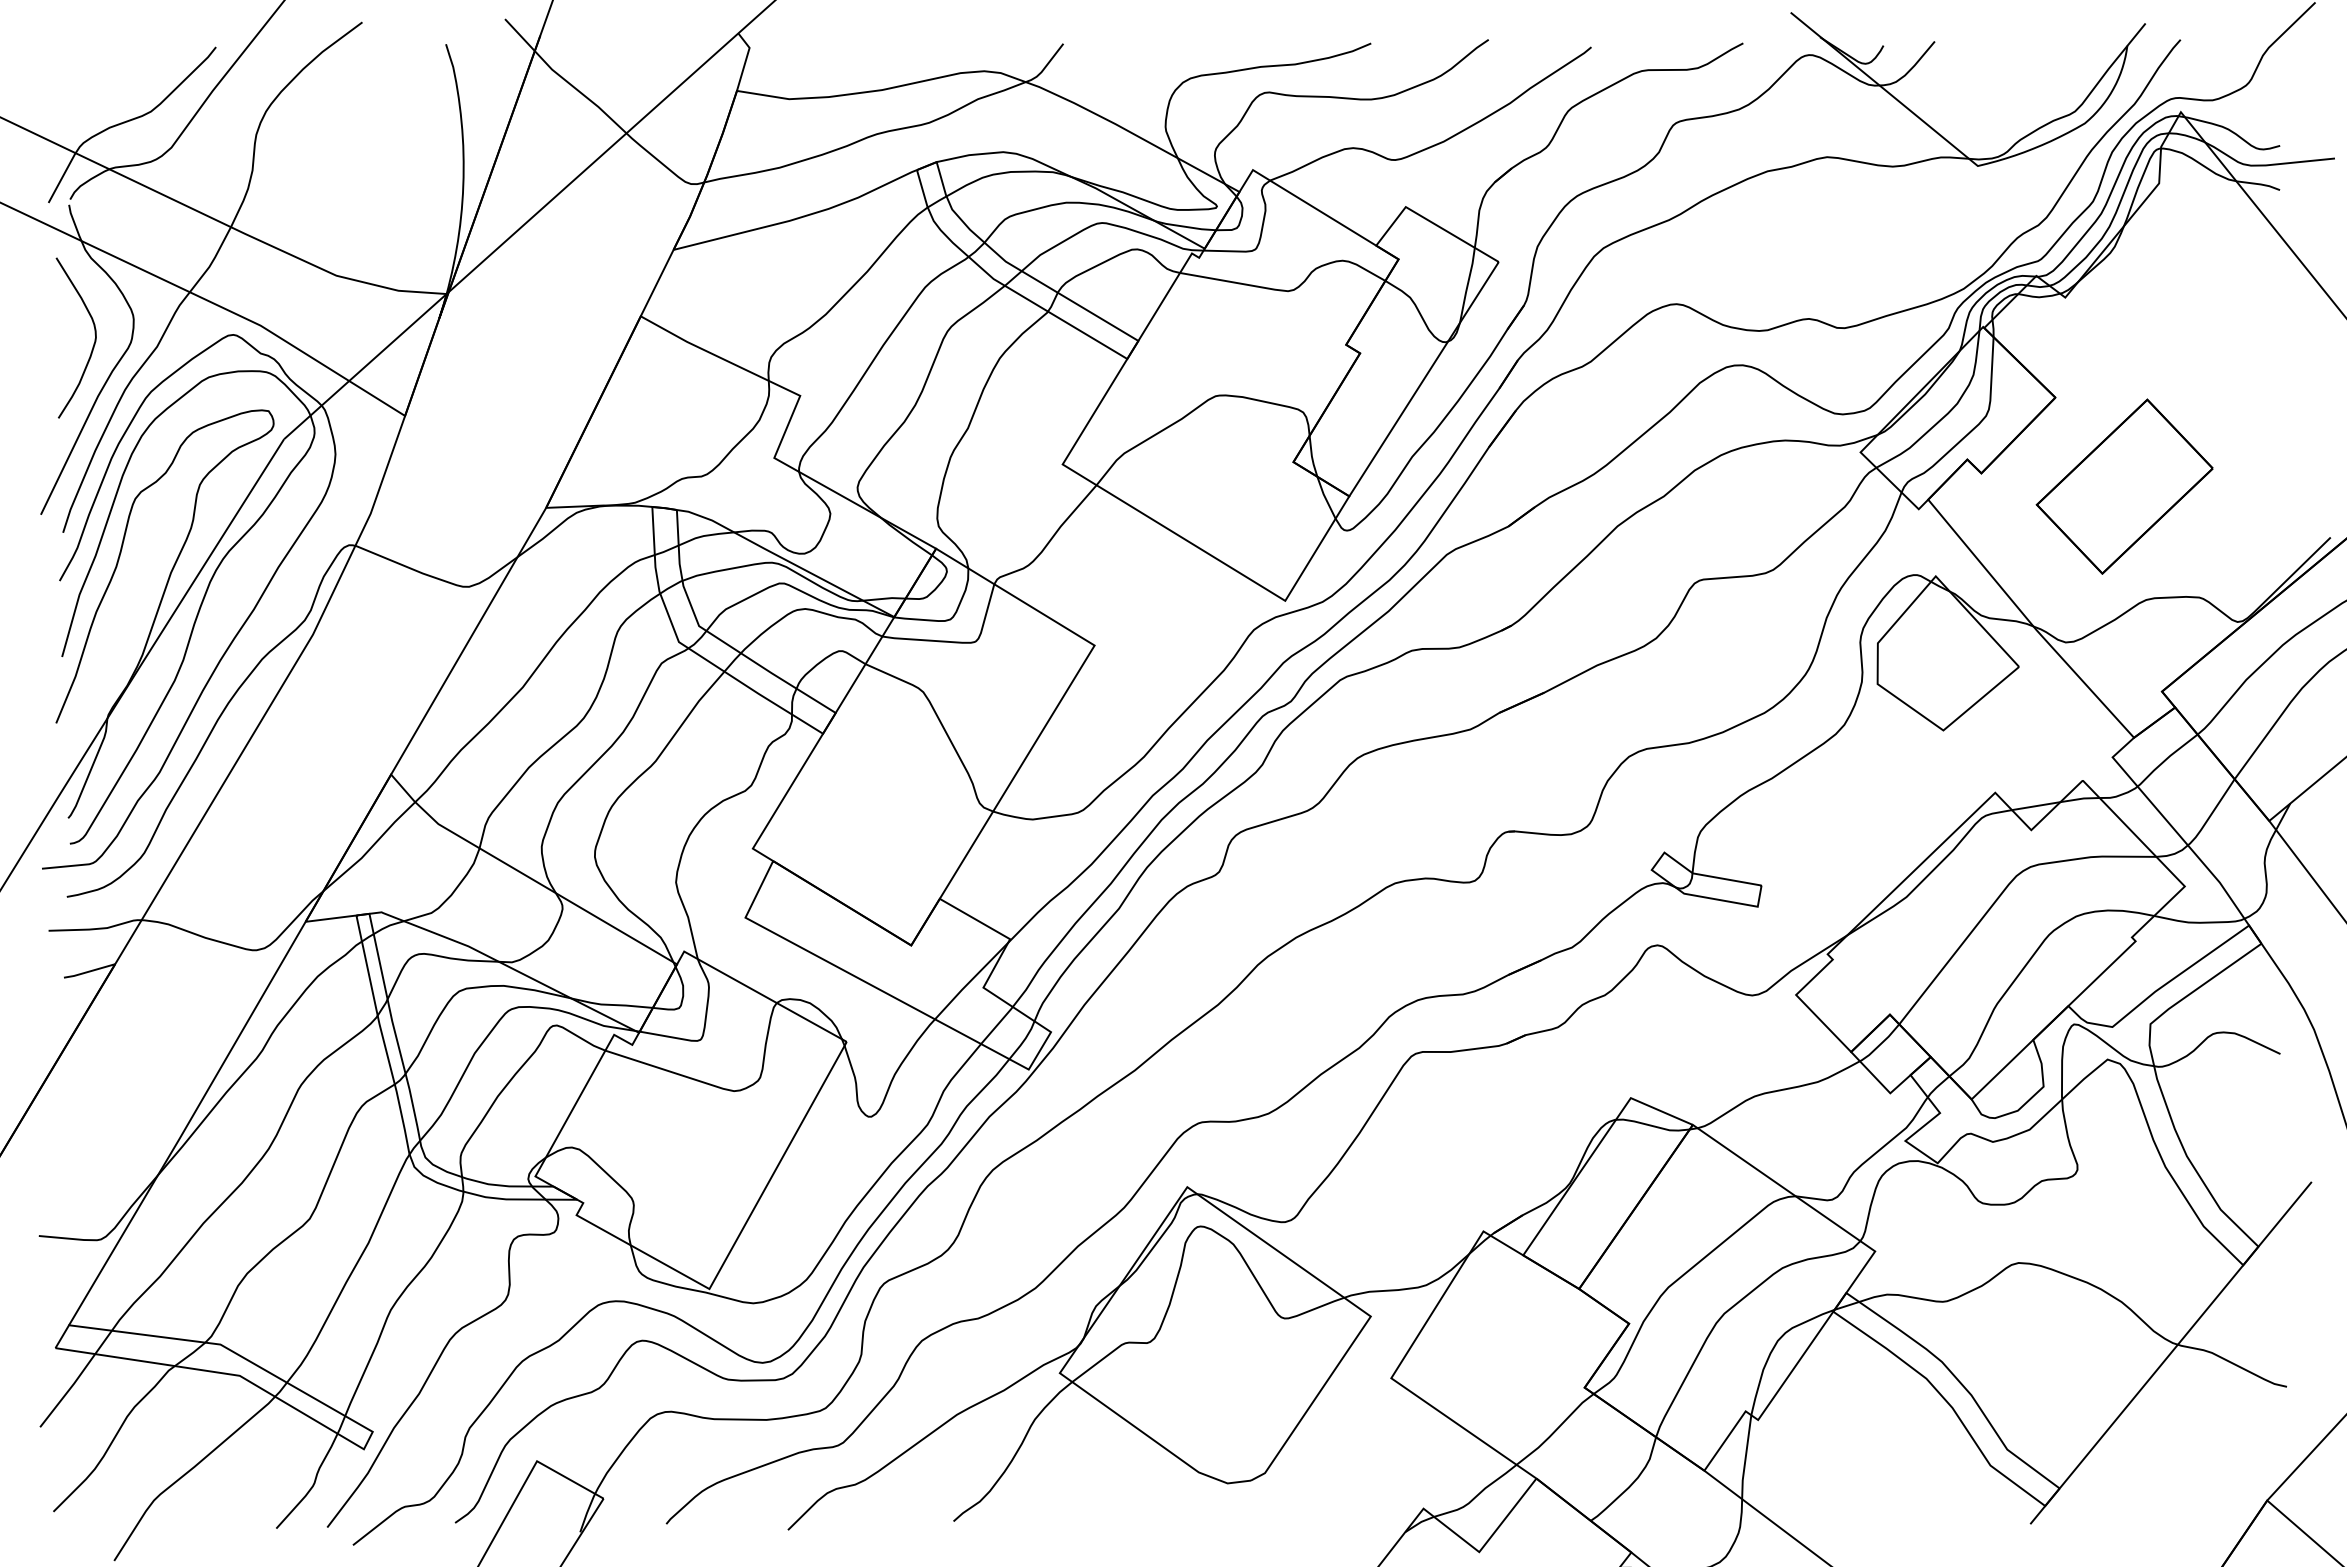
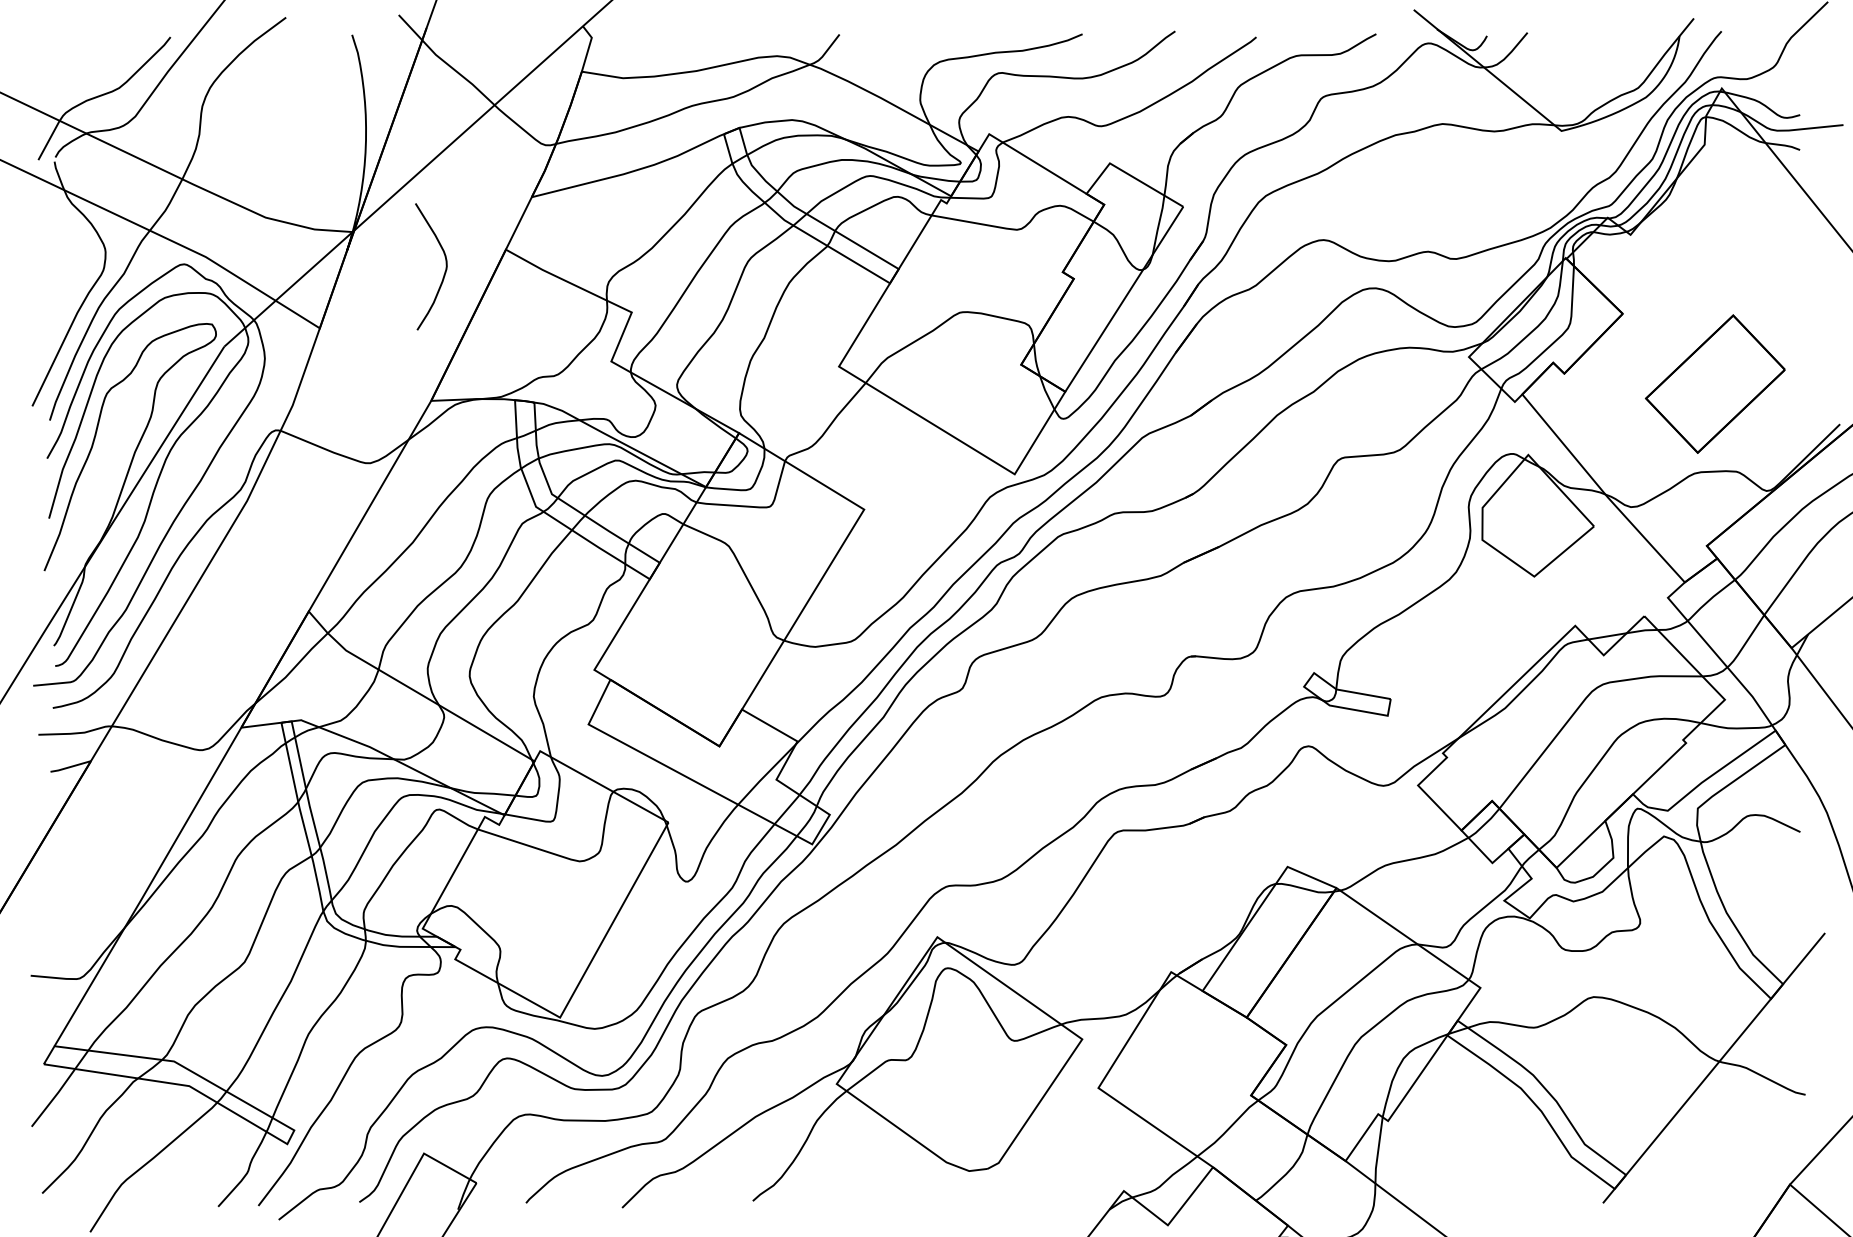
curve: (93, 343) -> (444, 271), moved
part: (2124, 486) -> (1715, 384), moved

